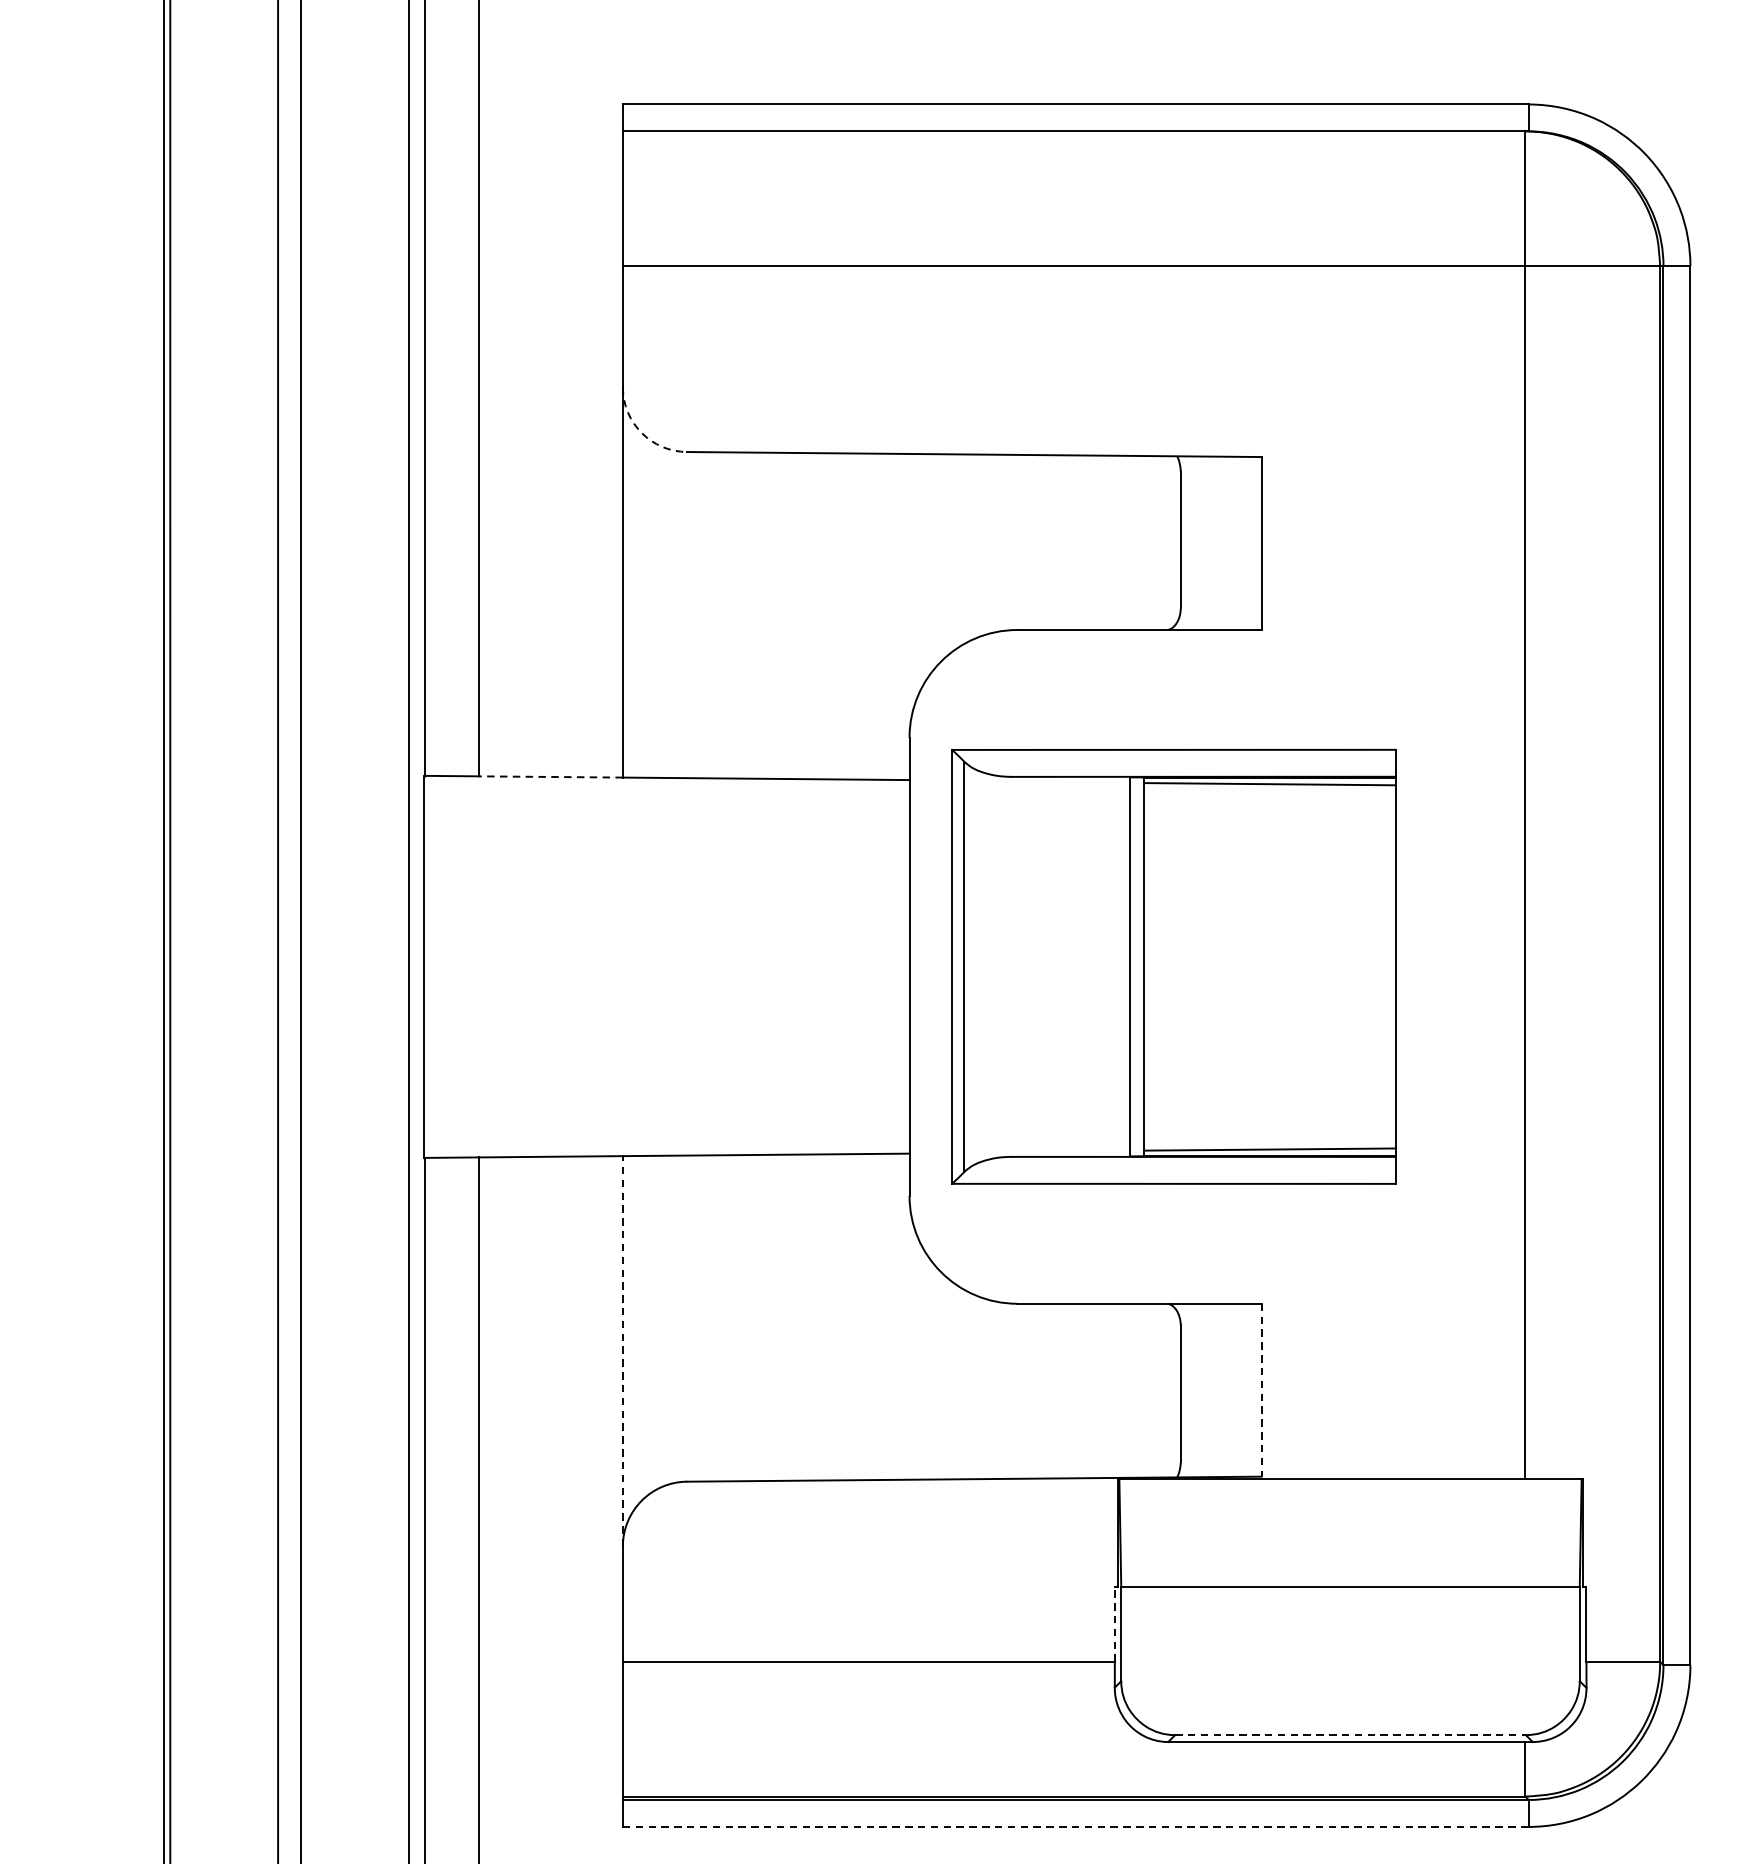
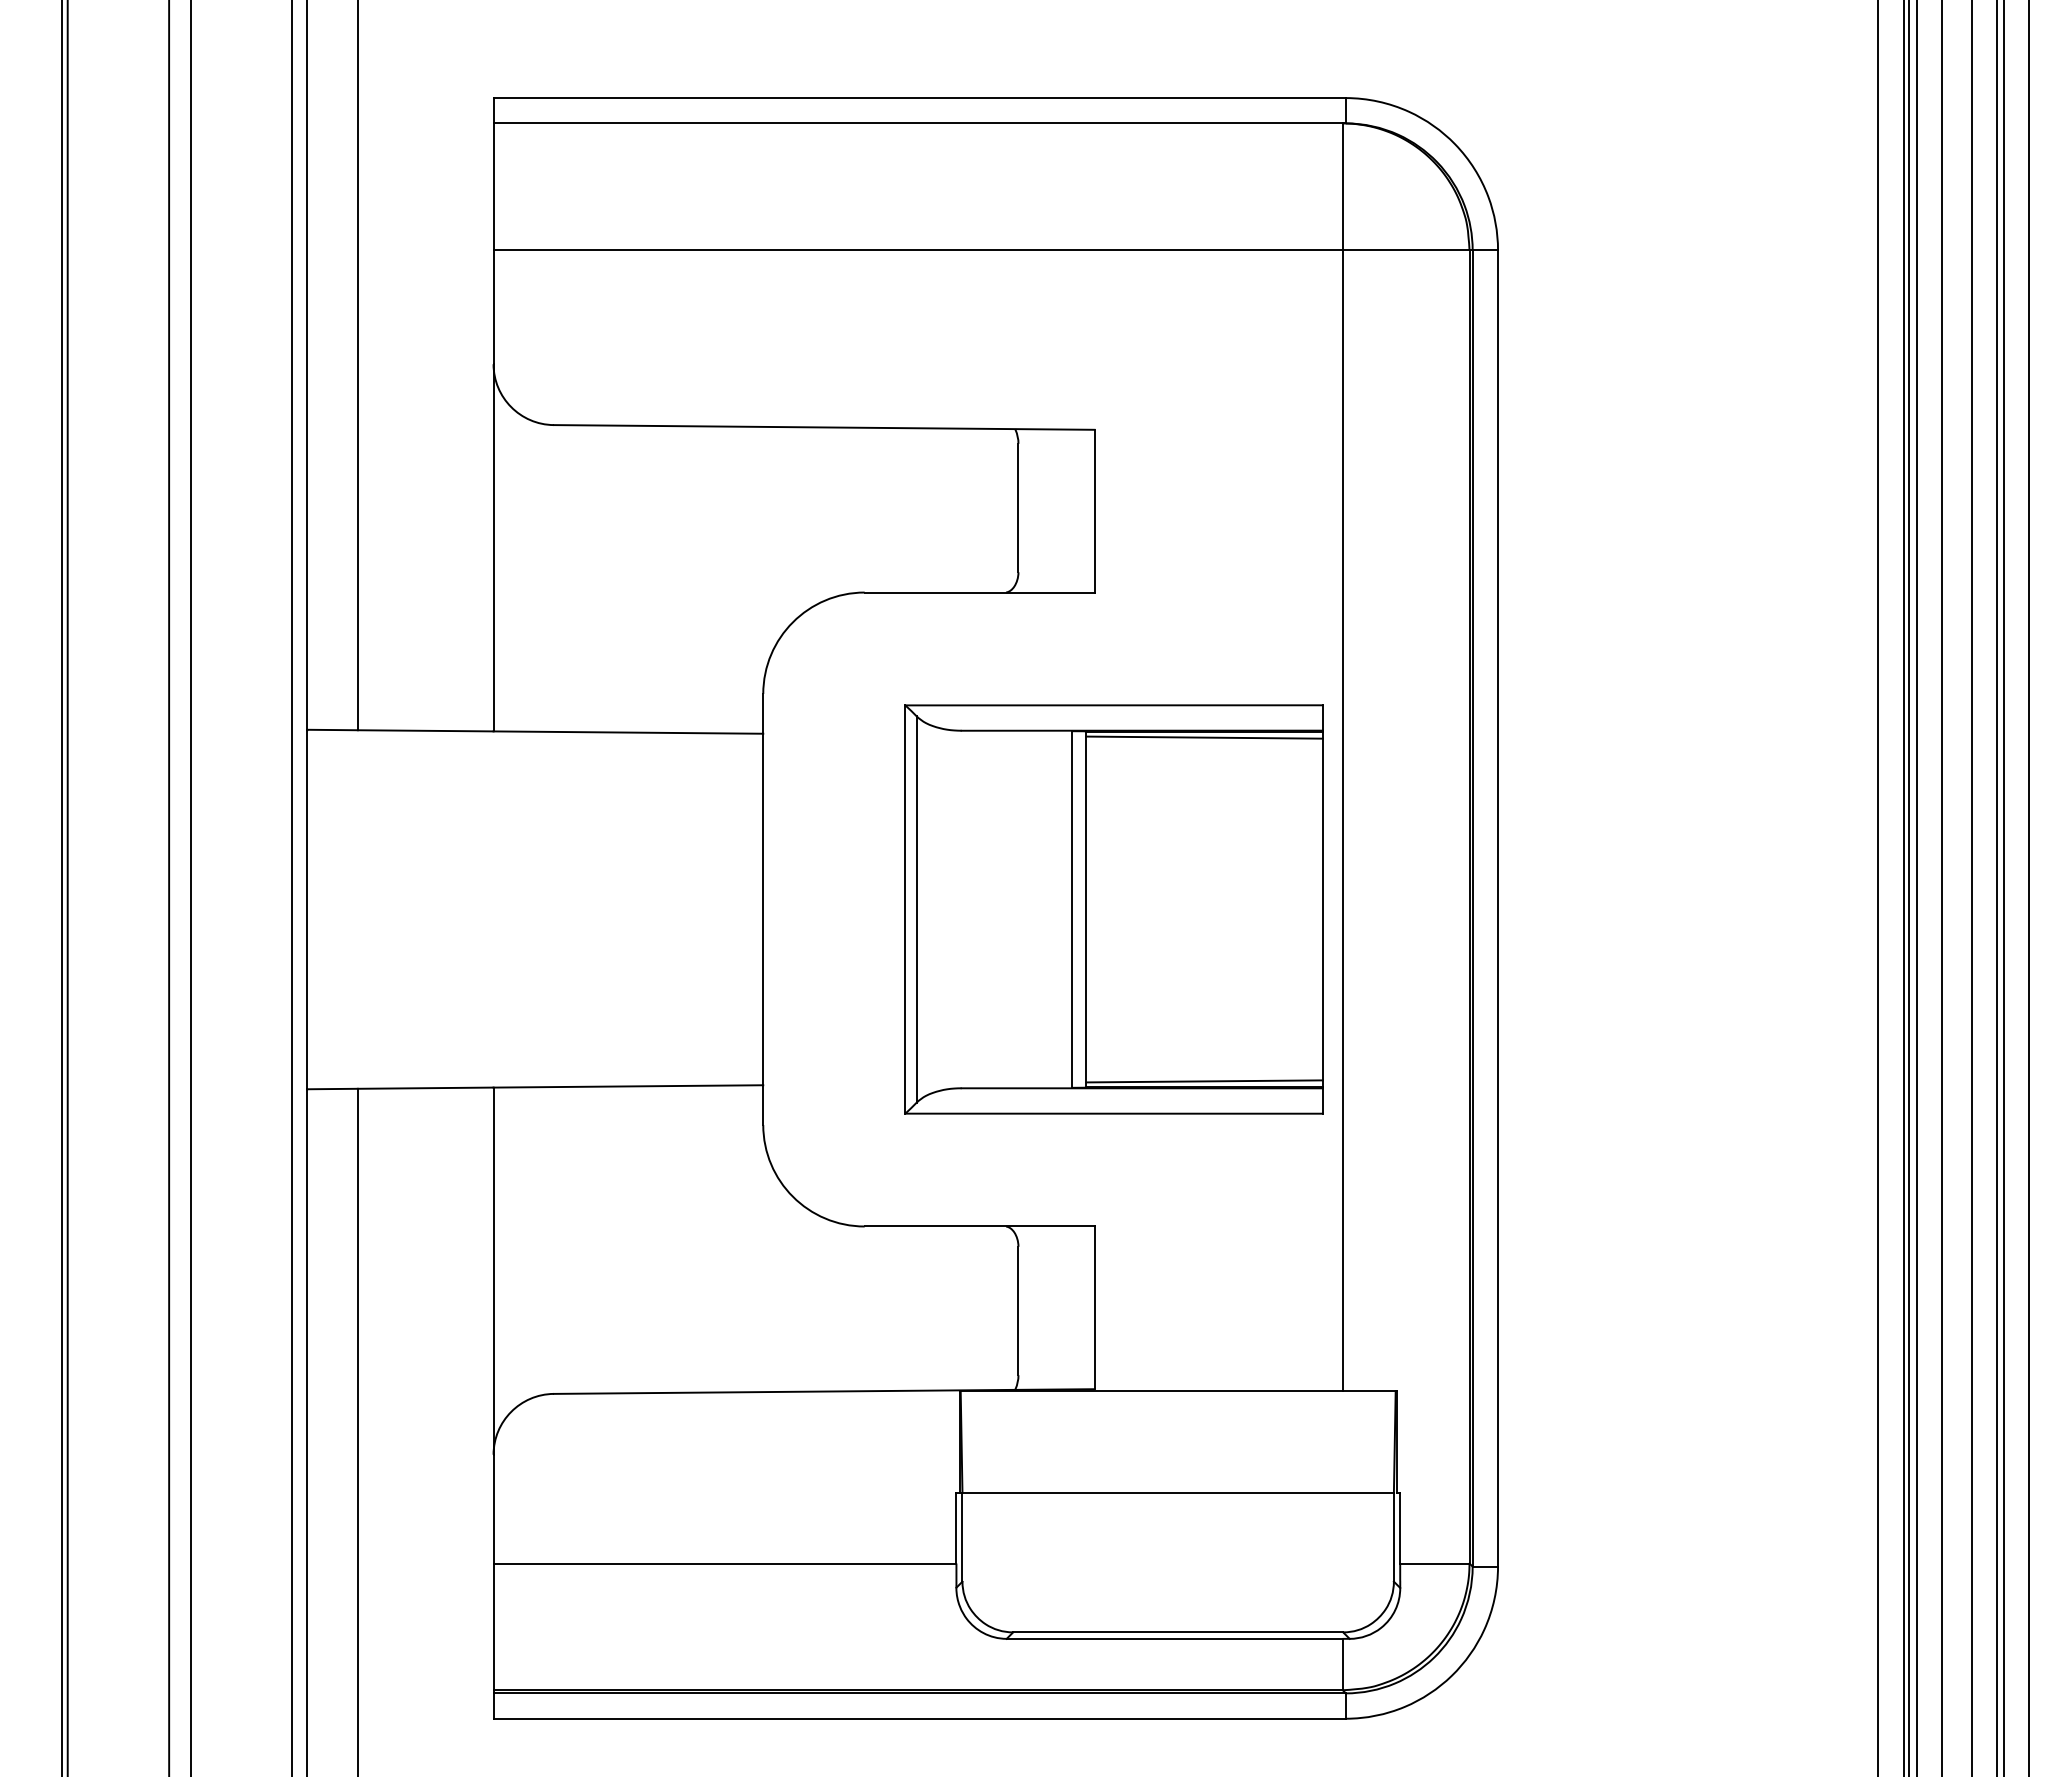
arc: (641, 433) -> (511, 407), dashed -> solid
line: (550, 776) -> (425, 730), dashed -> solid
part: (1173, 966) -> (1113, 909), moved
line: (622, 1351) -> (493, 1271), dashed -> solid
line: (1261, 1390) -> (1094, 1308), dashed -> solid
line: (1114, 1623) -> (956, 1527), dashed -> solid
line: (1350, 1735) -> (1178, 1632), dashed -> solid
line: (1076, 1826) -> (920, 1718), dashed -> solid

